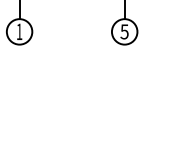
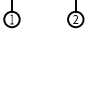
text: (124, 31) -> (75, 19), 5 -> 2

